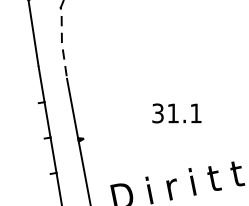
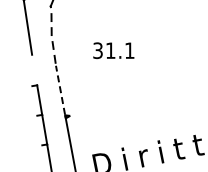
line: (41, 84) -> (34, 70), removed
line: (72, 108) -> (60, 90), solid -> dashed
text: (176, 113) -> (113, 50), moved

